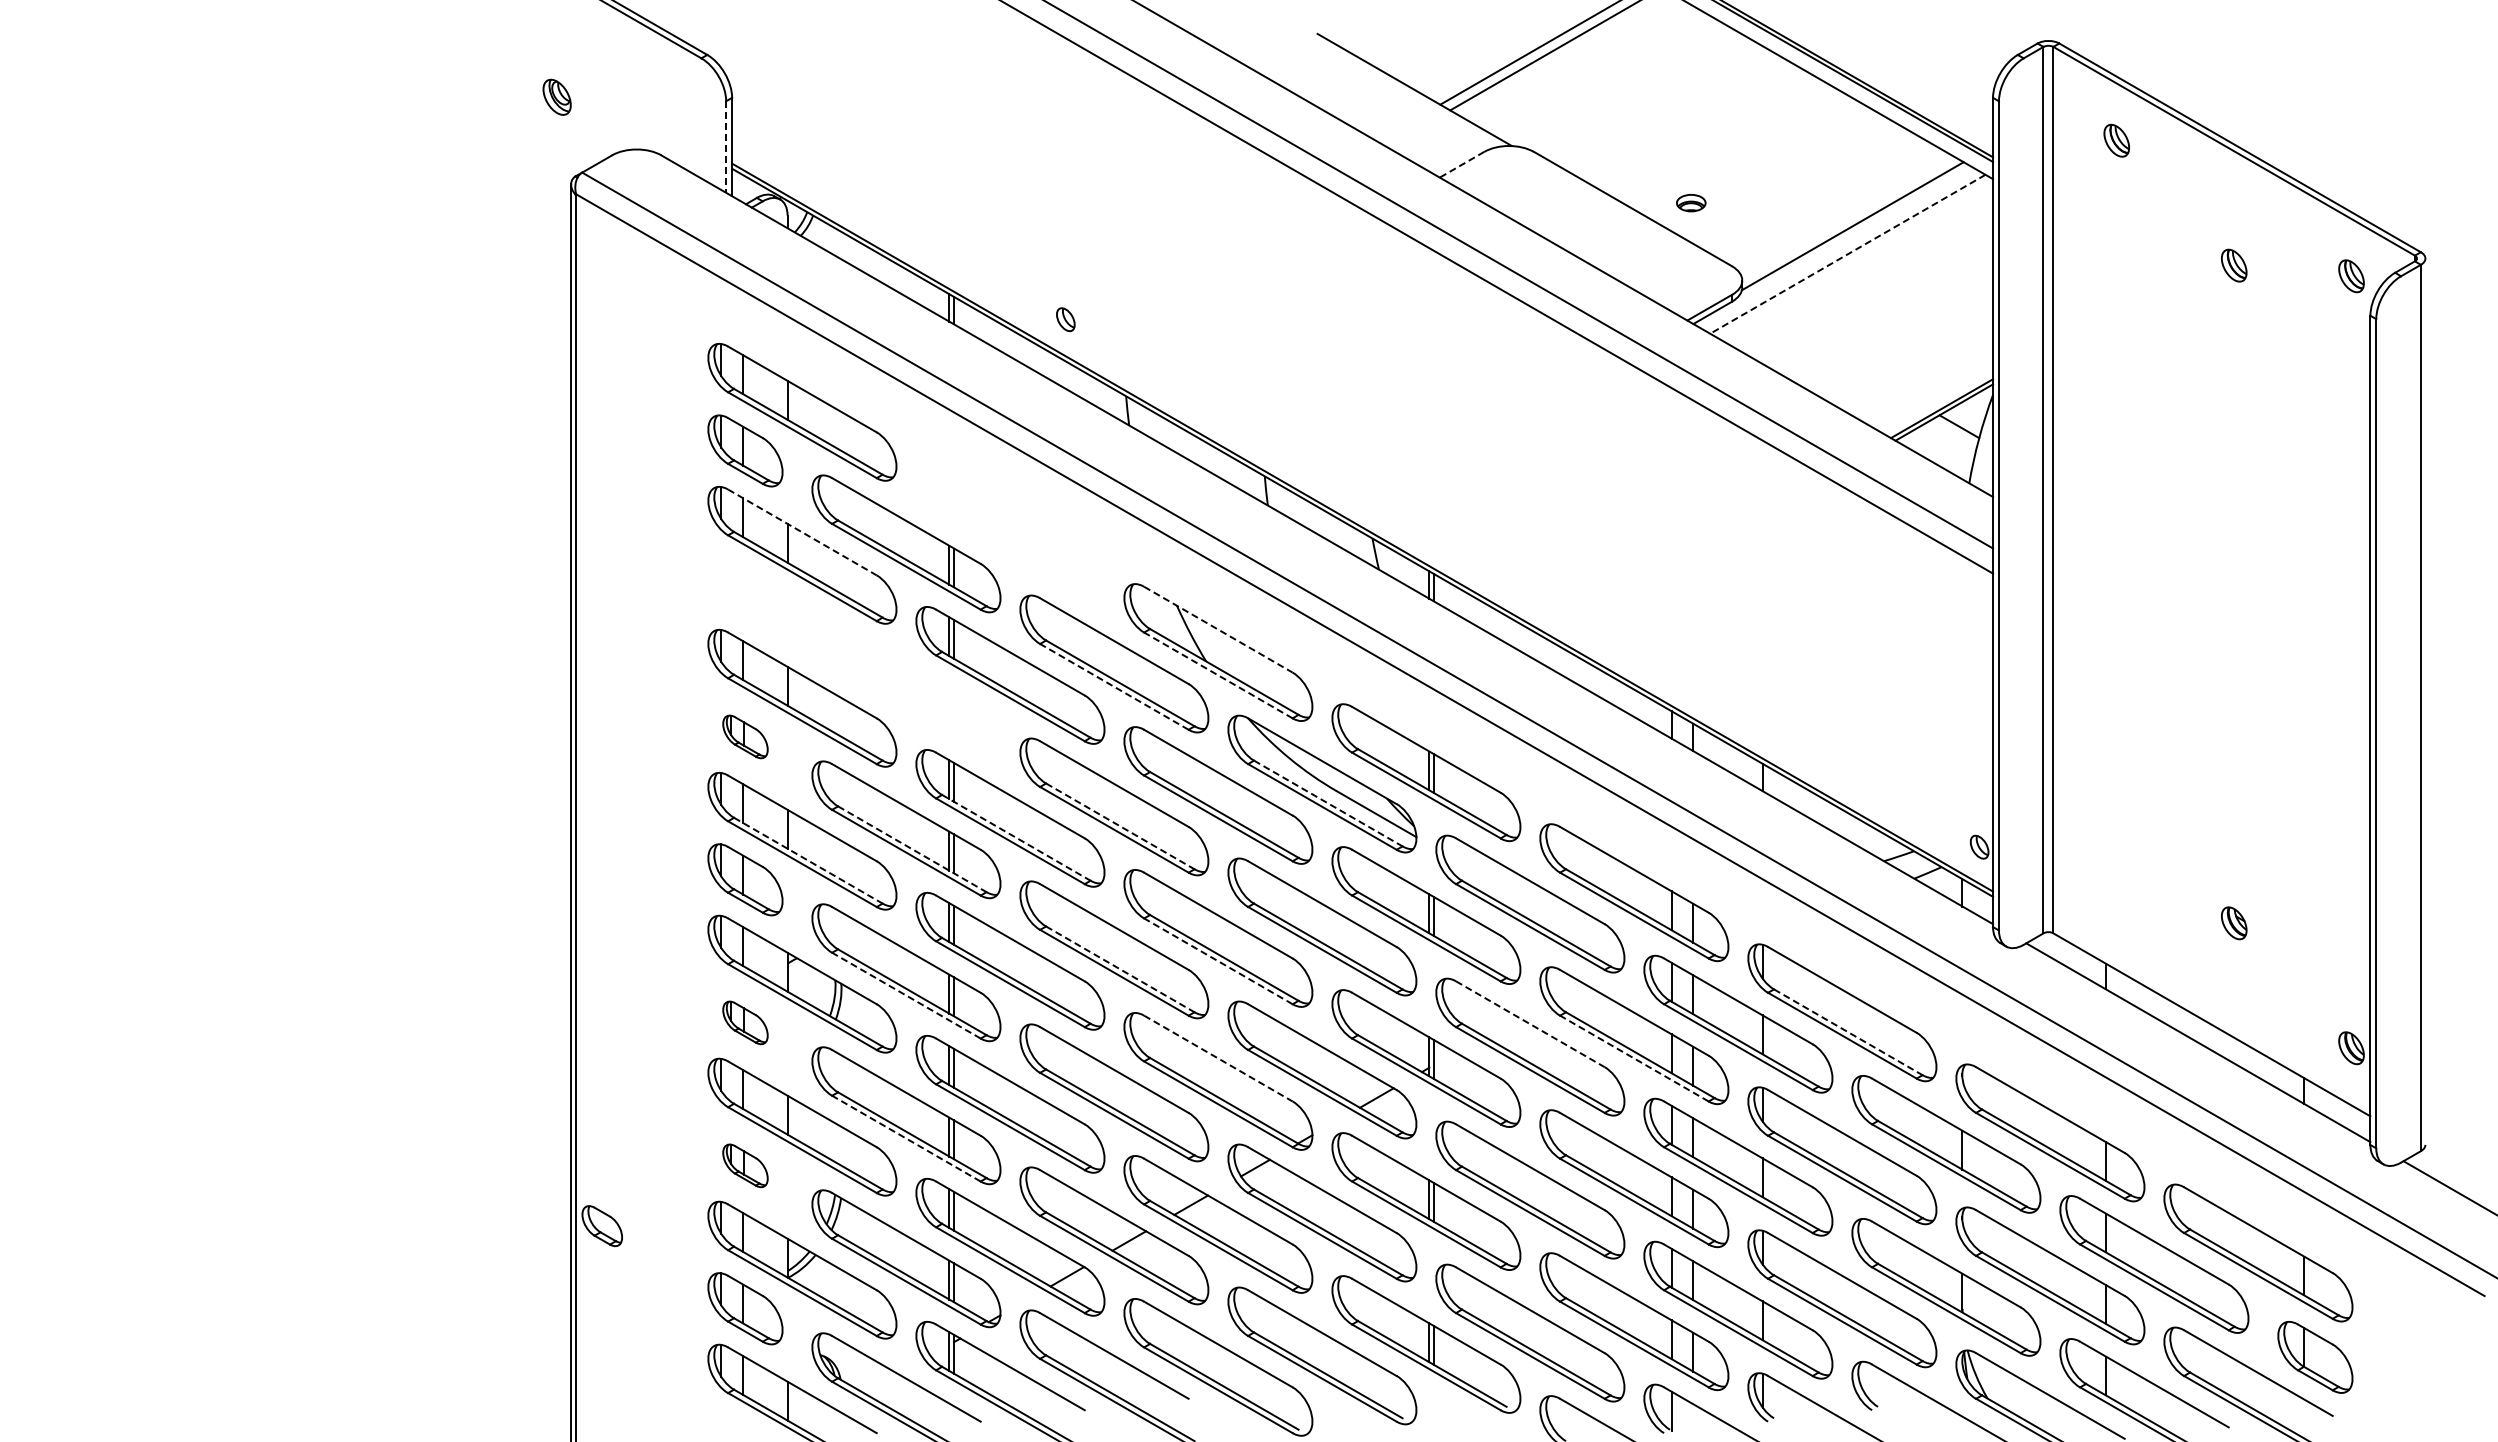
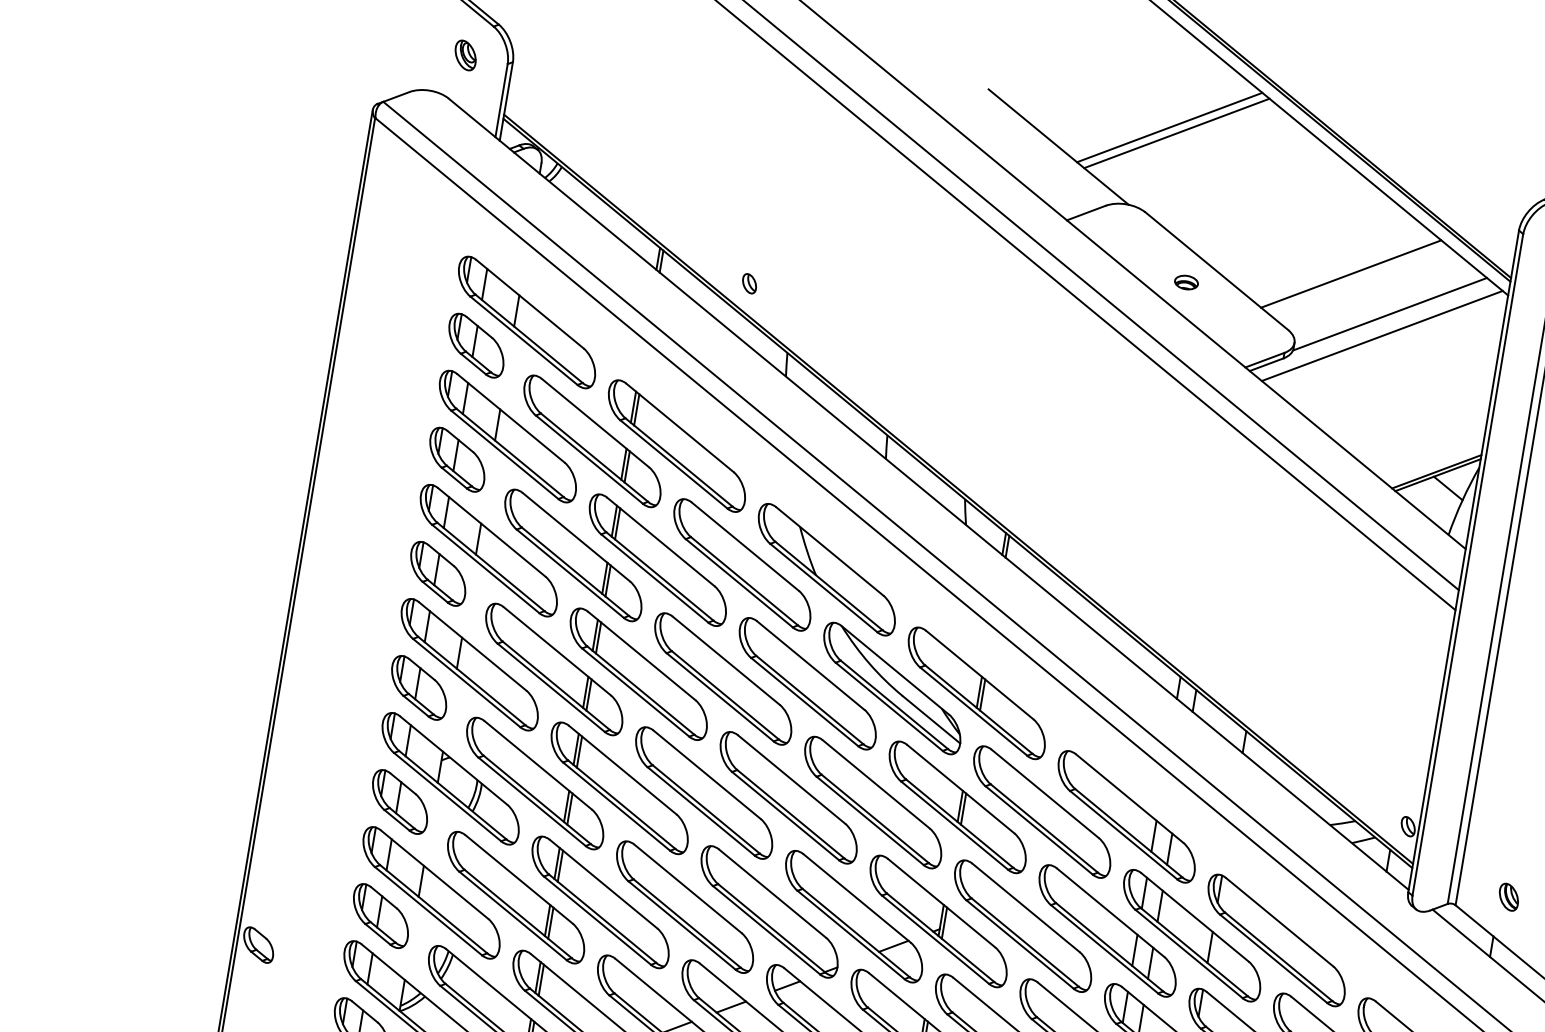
part: (556, 96) -> (465, 54), moved
line: (726, 147) -> (501, 101), dashed -> solid
line: (1462, 164) -> (1086, 212), dashed -> solid
line: (1797, 184) -> (1351, 273), added
part: (1691, 203) -> (1186, 282), moved
line: (1847, 254) -> (1381, 336), dashed -> solid
line: (802, 532) -> (511, 418), dashed -> solid
part: (1010, 532) -> (677, 446), added
part: (745, 593) -> (457, 459), added
line: (1218, 629) -> (830, 551), dashed -> solid
line: (1218, 675) -> (823, 588), dashed -> solid
part: (906, 686) -> (573, 555), added
line: (1114, 686) -> (739, 582), dashed -> solid
part: (745, 736) -> (438, 573), size x1.67
line: (1328, 803) -> (894, 704), dashed -> solid
line: (1120, 826) -> (725, 695), dashed -> solid
line: (1016, 837) -> (641, 690), dashed -> solid
line: (912, 849) -> (556, 686), dashed -> solid
line: (808, 860) -> (472, 680), dashed -> solid
part: (2116, 912) -> (1508, 897), added
line: (1218, 961) -> (785, 816), dashed -> solid
line: (1120, 969) -> (706, 809), dashed -> solid
line: (906, 995) -> (532, 801), dashed -> solid
part: (745, 1022) -> (400, 801), size x1.67
line: (1530, 1024) -> (1026, 908), dashed -> solid
line: (1848, 1032) -> (1278, 957), dashed -> solid
line: (1218, 1058) -> (772, 893), dashed -> solid
line: (1634, 1058) -> (1104, 949), dashed -> solid
line: (906, 1138) -> (513, 915), dashed -> solid
part: (745, 1165) -> (381, 915), size x1.67

